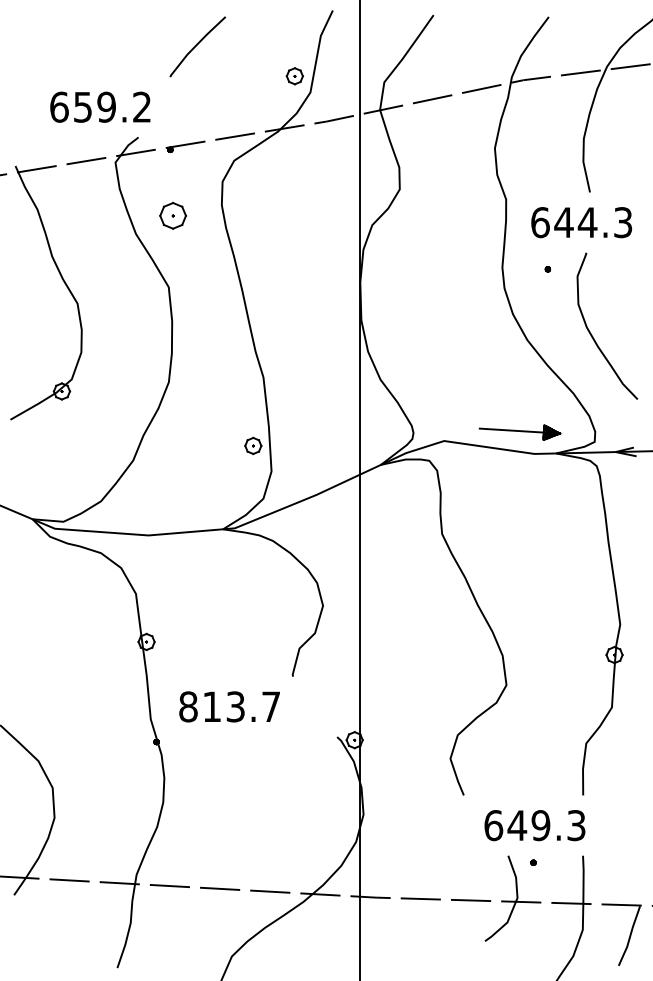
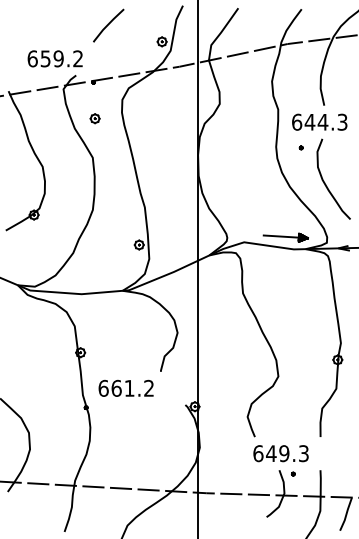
part: (171, 215) -> (94, 118), size x0.62
text: (228, 705) -> (125, 387), 813.7 -> 661.2
text: (533, 825) -> (280, 453), moved

